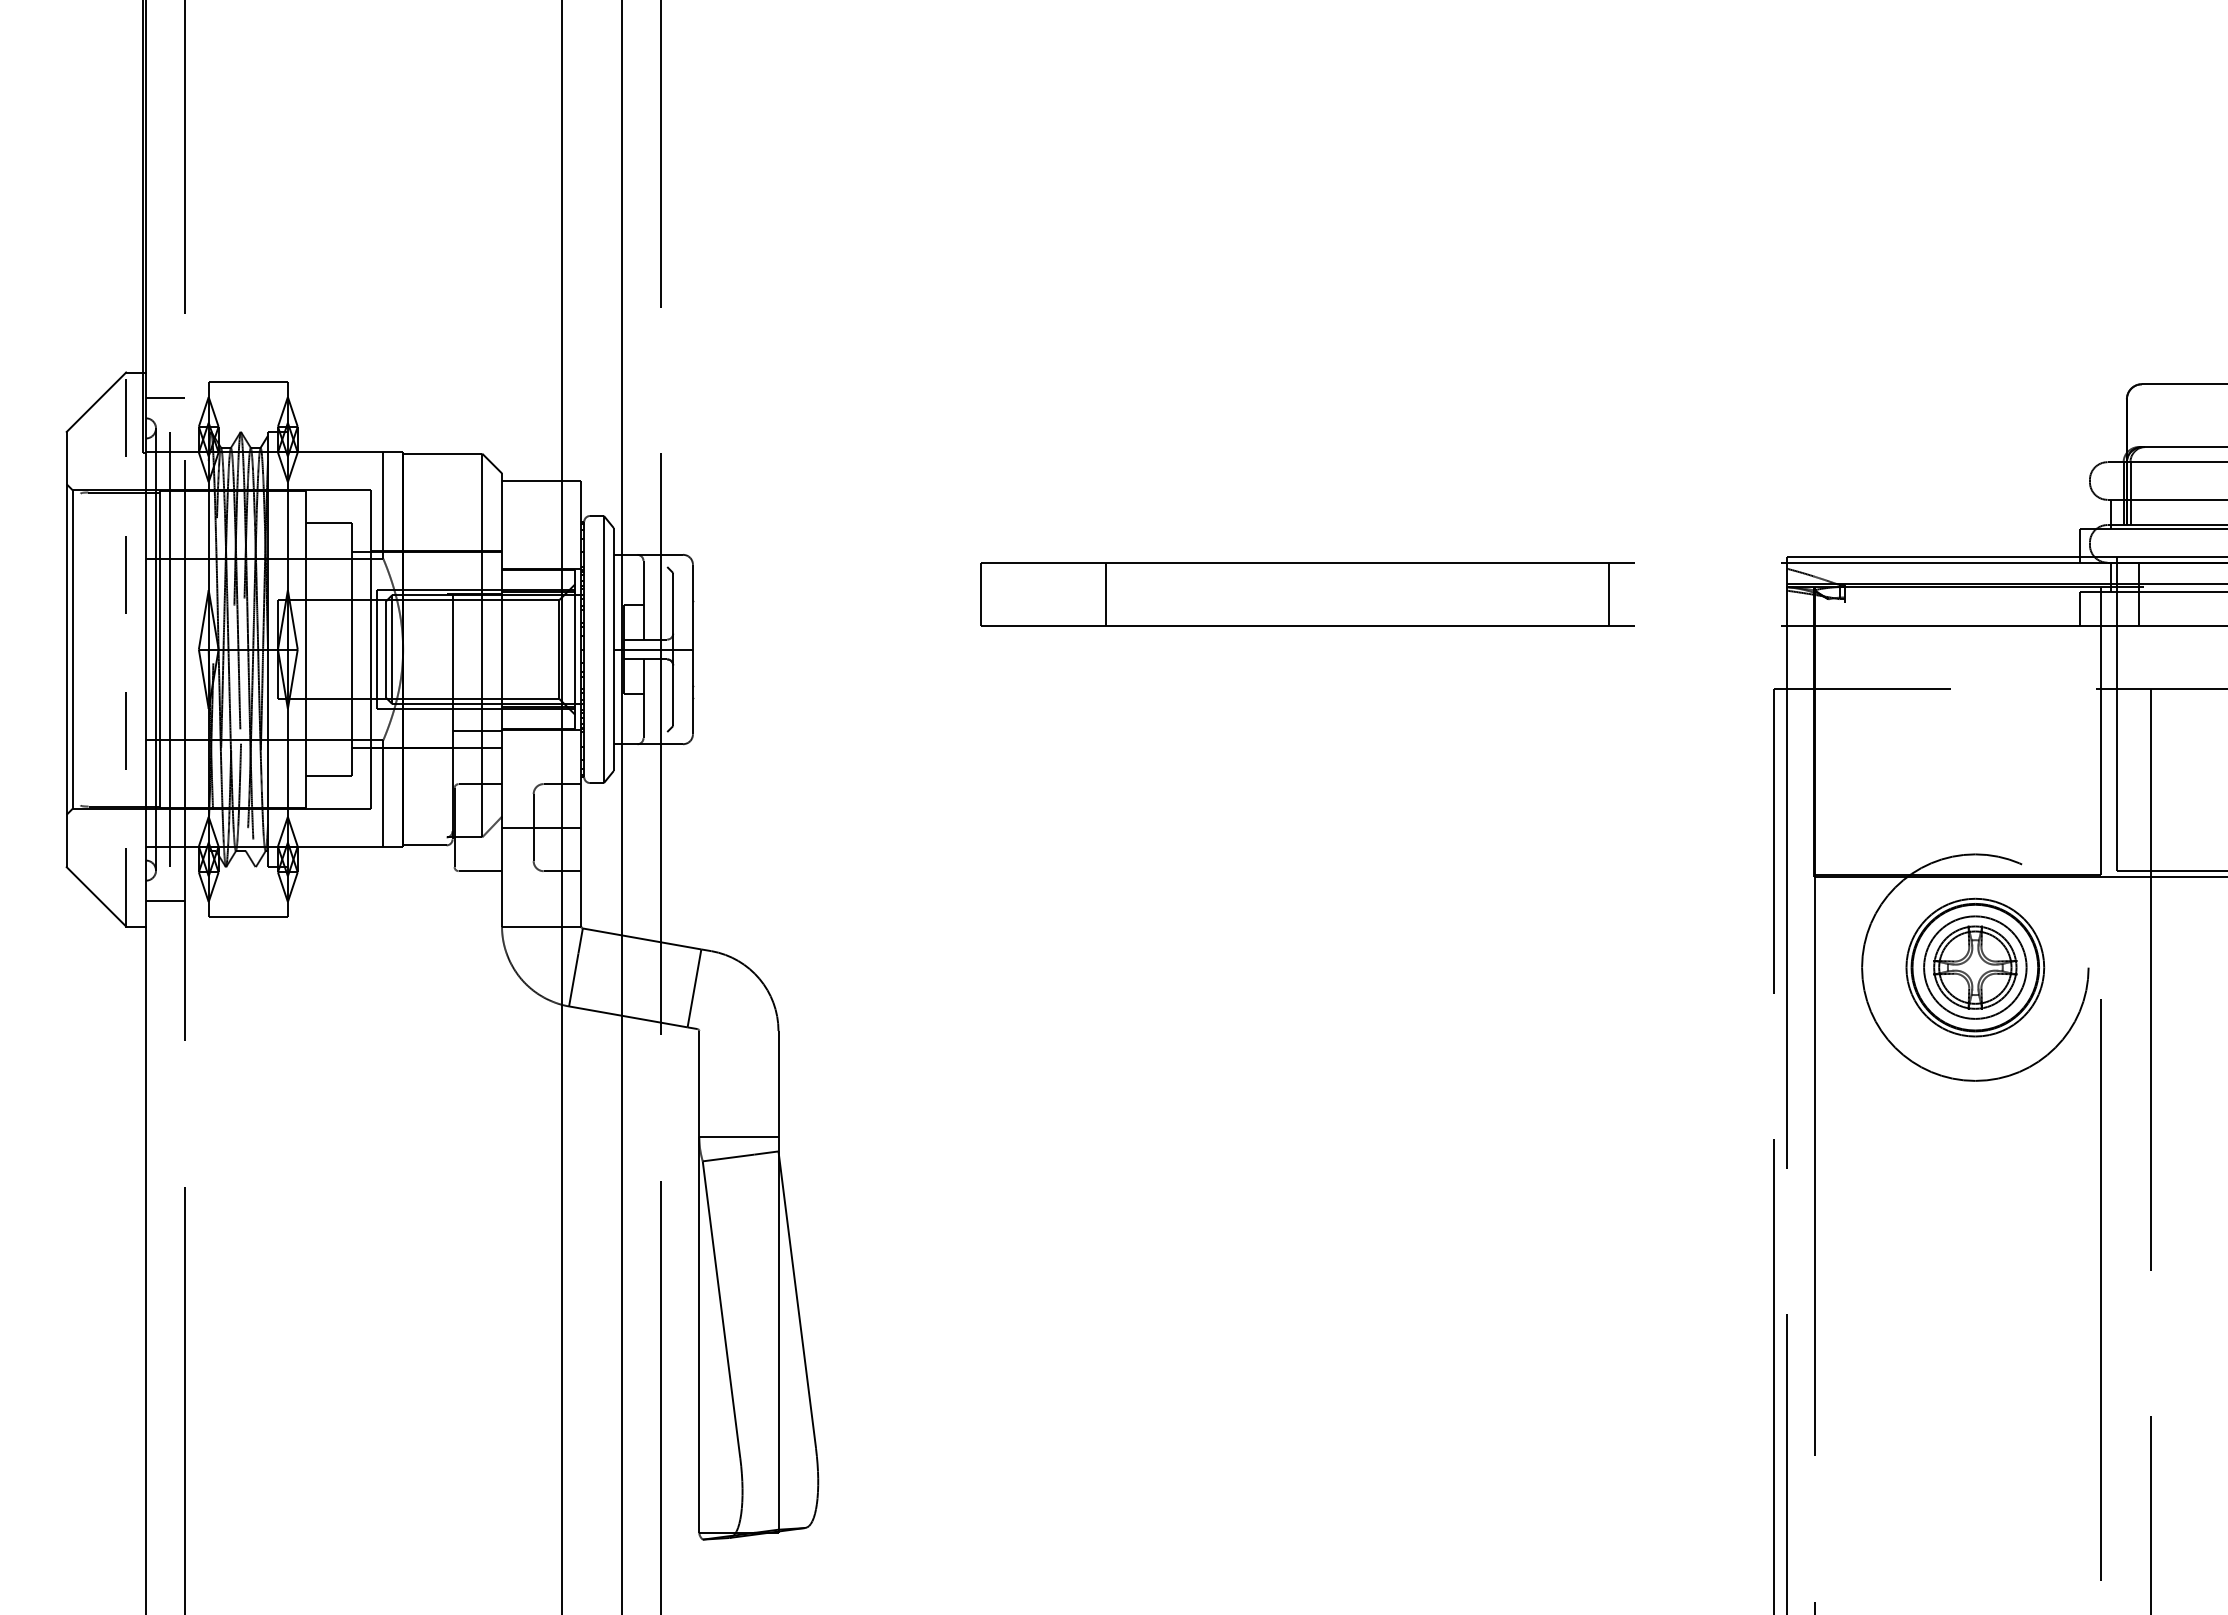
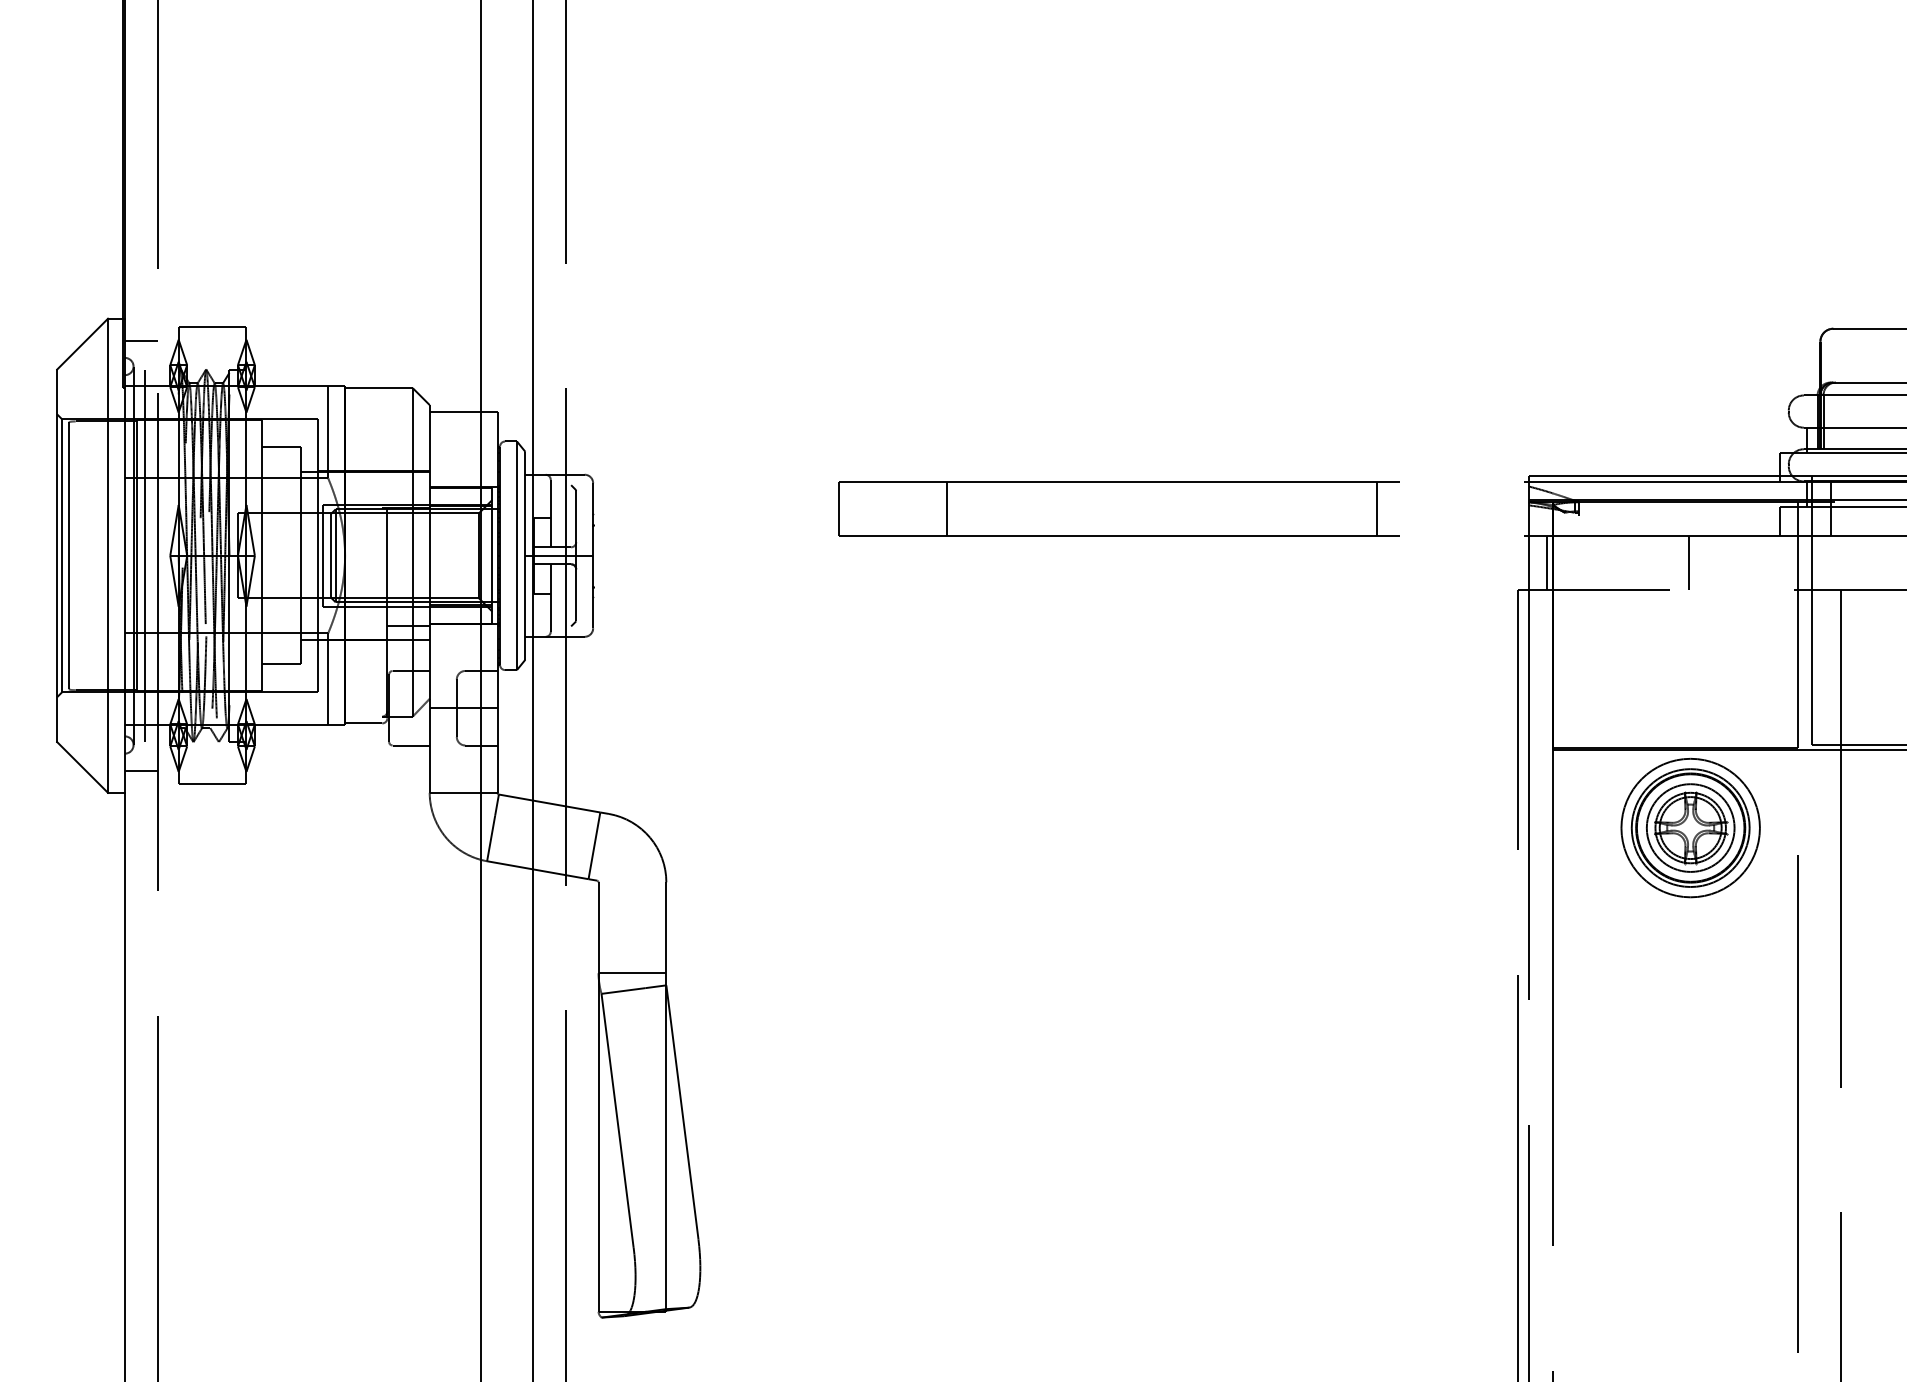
line: (81, 649) -> (69, 555), added
line: (126, 649) -> (108, 555), dashed -> solid
line: (1806, 657) -> (1546, 562), added
line: (1972, 657) -> (1688, 562), added
circle: (1975, 966) -> (1690, 827), size x0.71

